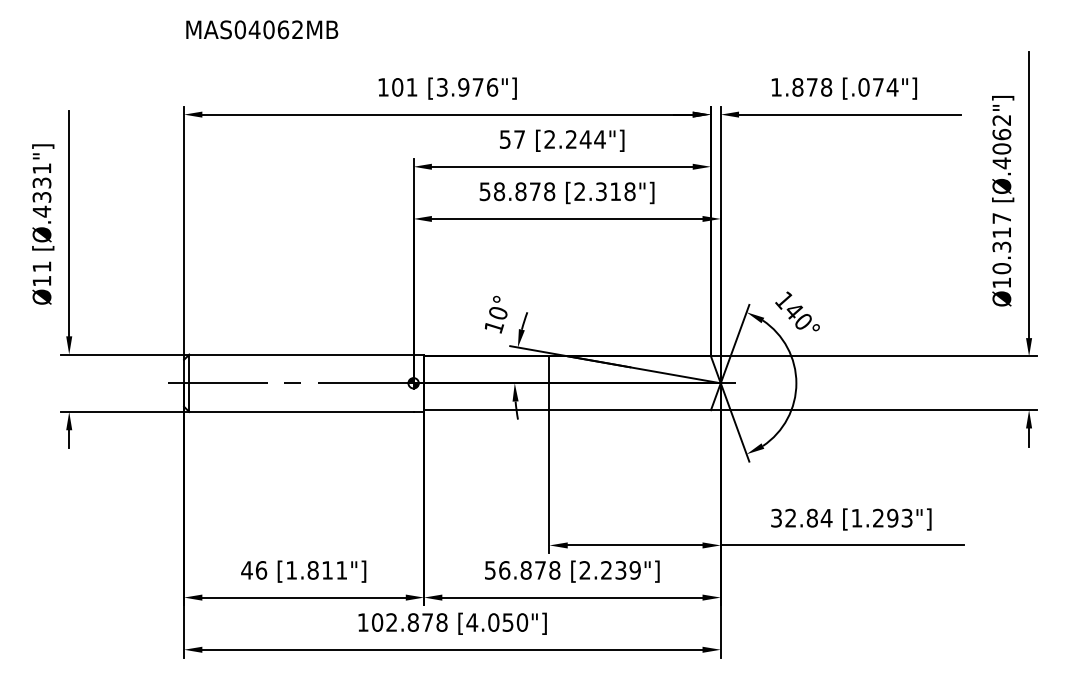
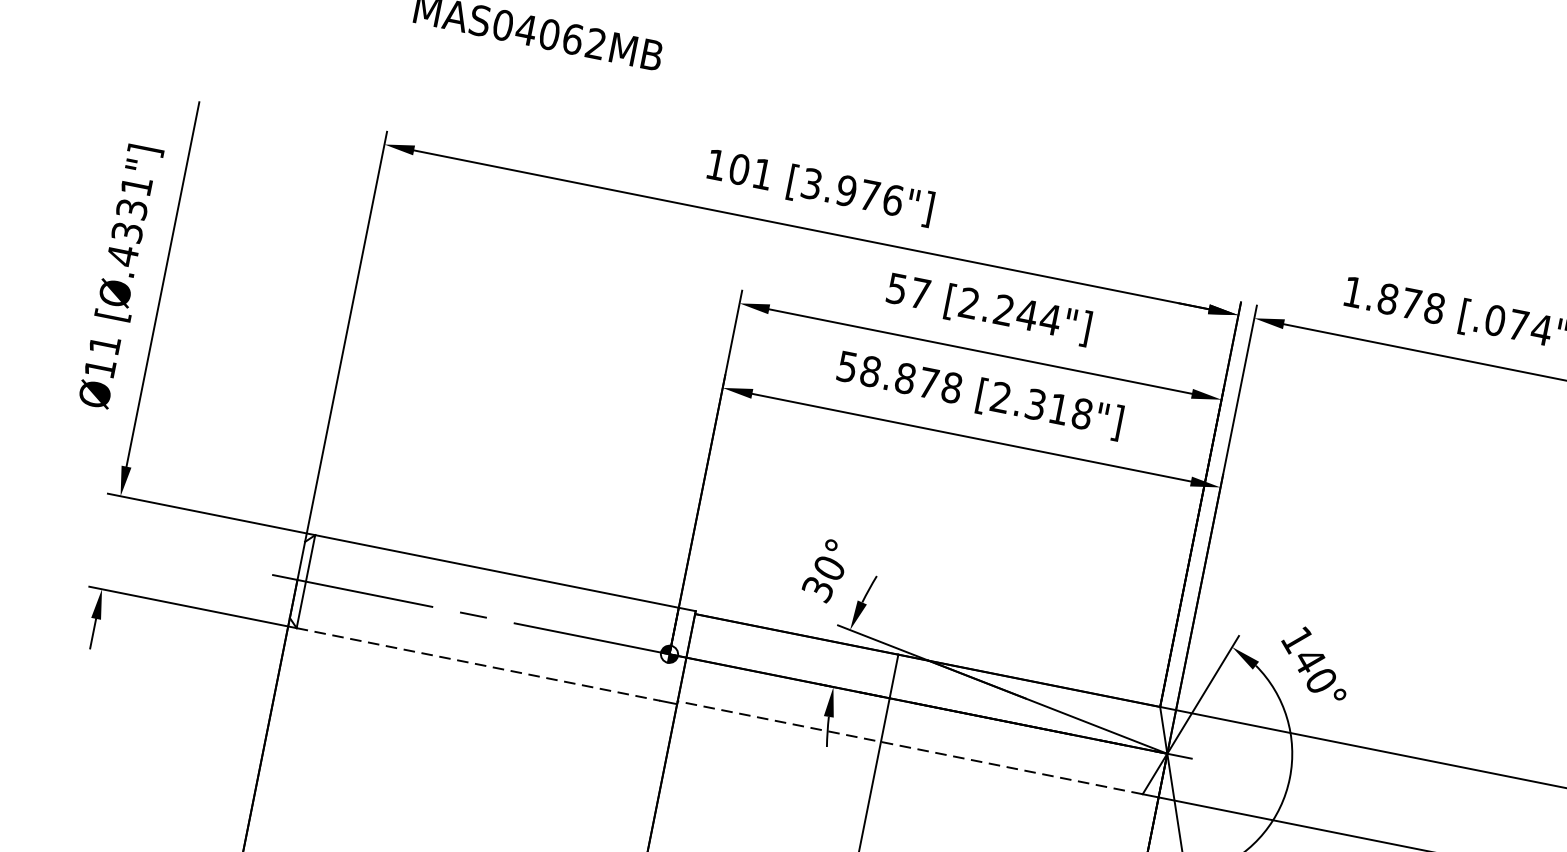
text: (493, 327) -> (817, 589), 10° -> 30°
line: (567, 410) -> (910, 748), solid -> dashed
line: (301, 411) -> (478, 663), solid -> dashed

